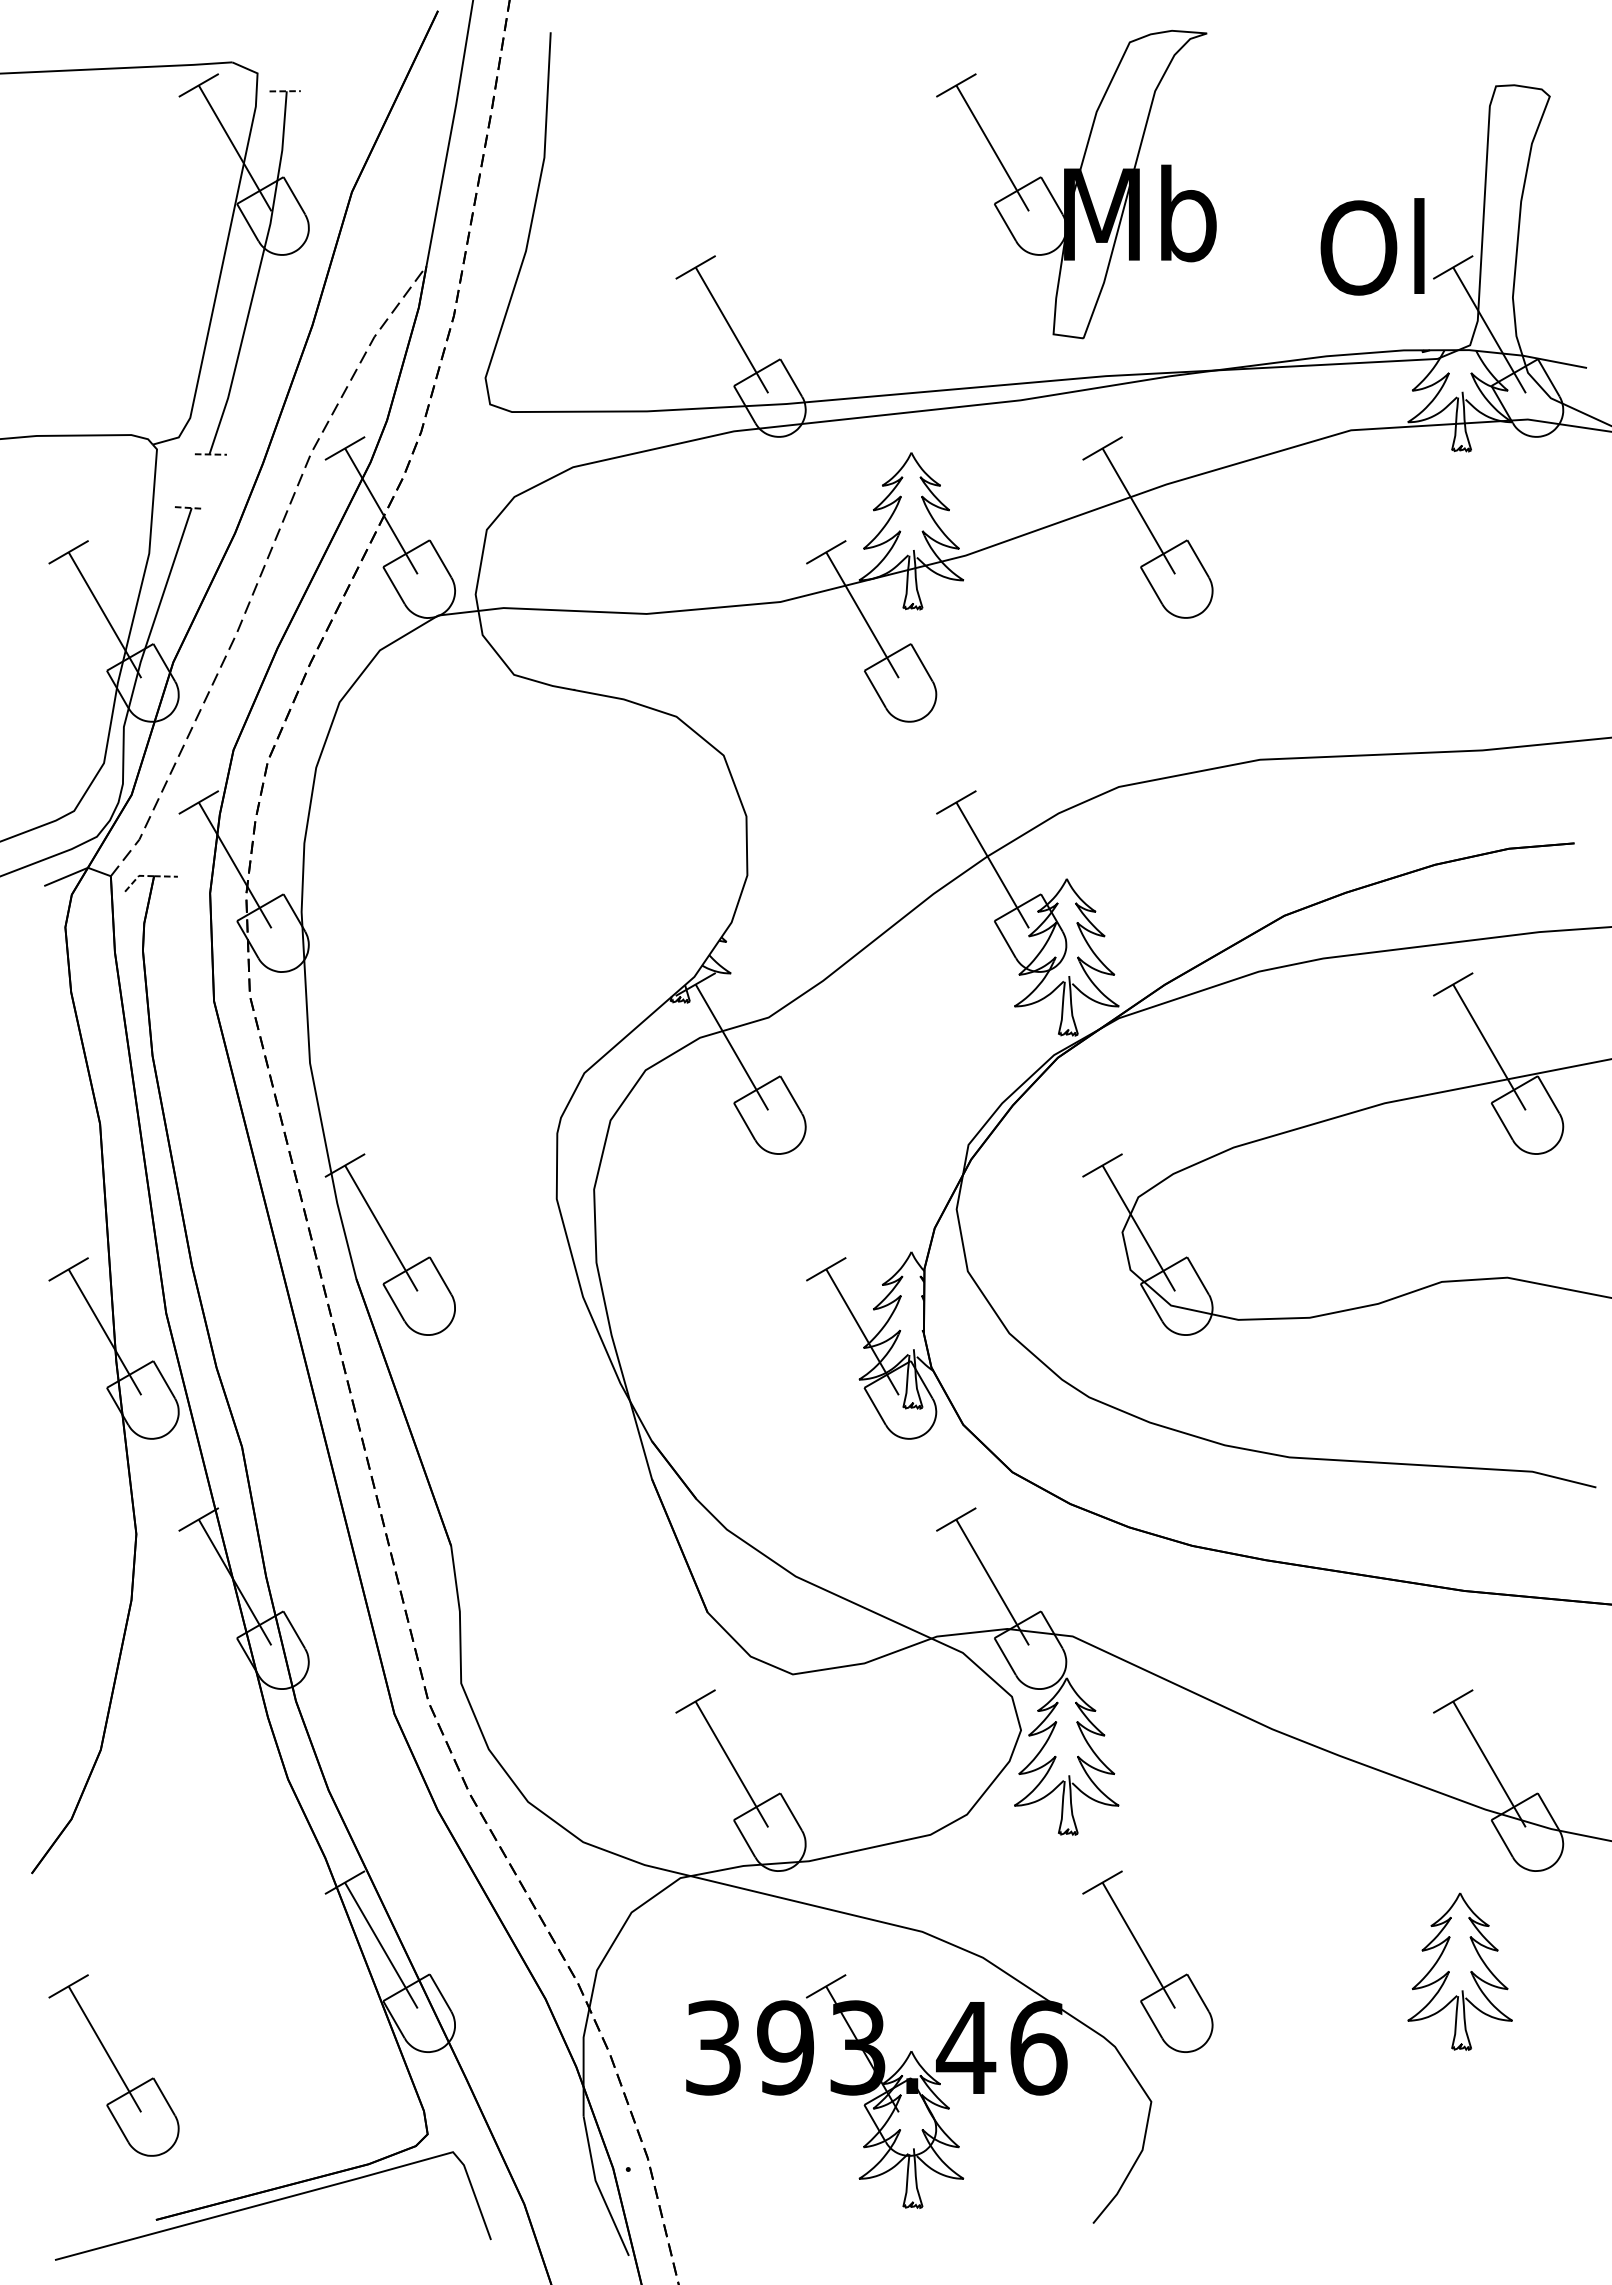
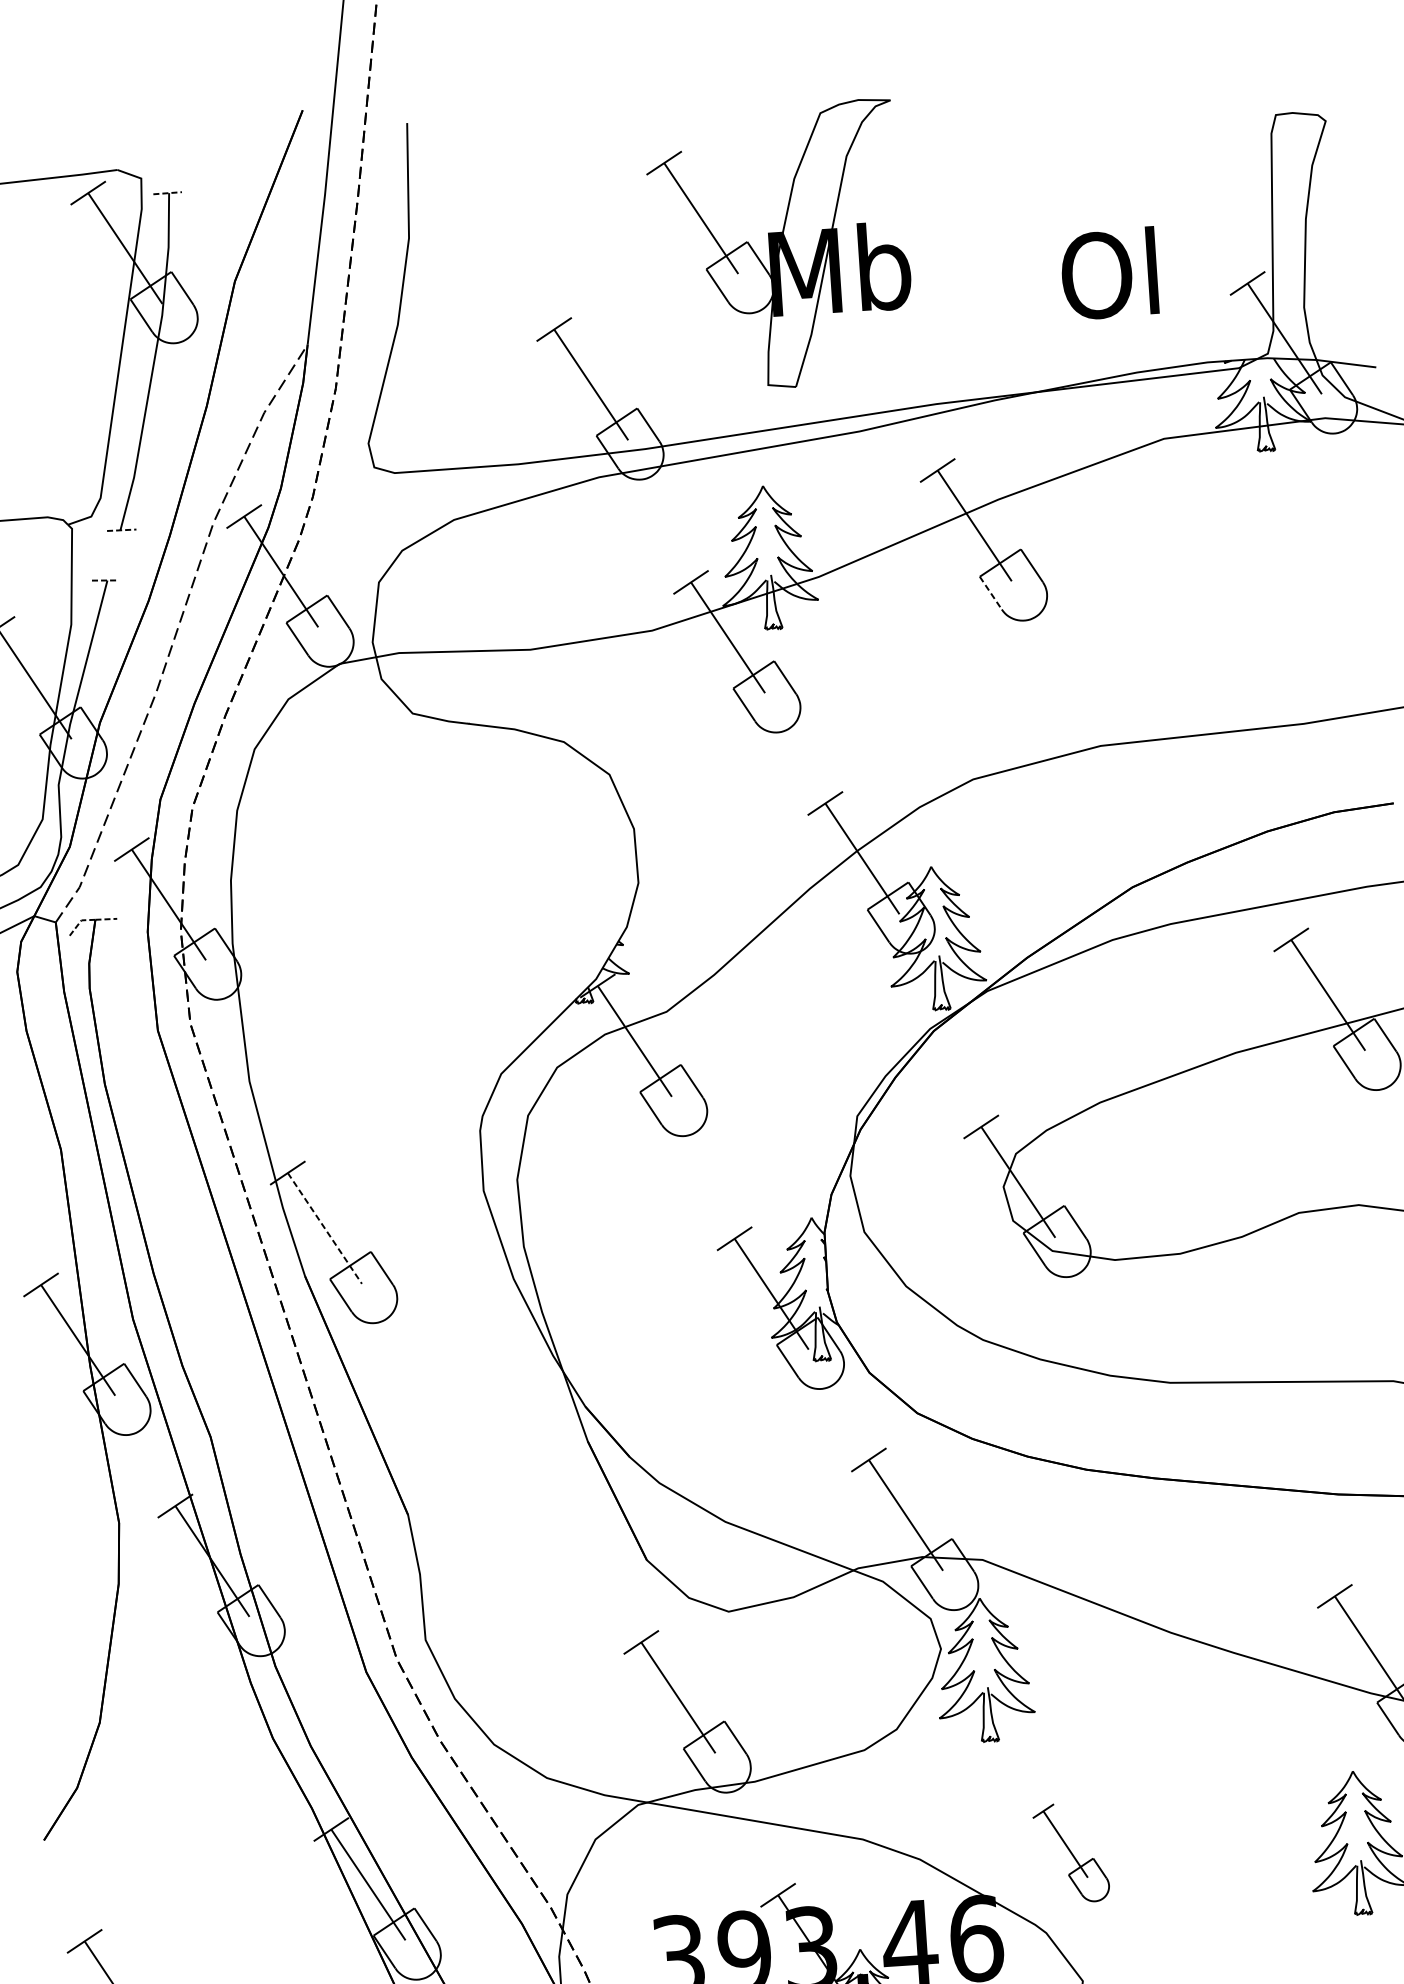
part: (1076, 184) -> (780, 246), moved
text: (1372, 246) -> (1109, 273), moved
line: (1151, 586) -> (990, 593), solid -> dashed
line: (381, 1228) -> (324, 1228), solid -> dashed
part: (1147, 1961) -> (1070, 1852), size x0.6

